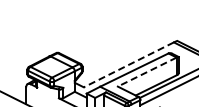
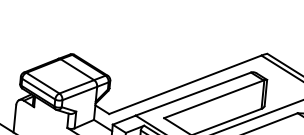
line: (128, 65) -> (184, 85), dashed -> solid
line: (147, 72) -> (214, 100), dashed -> solid

